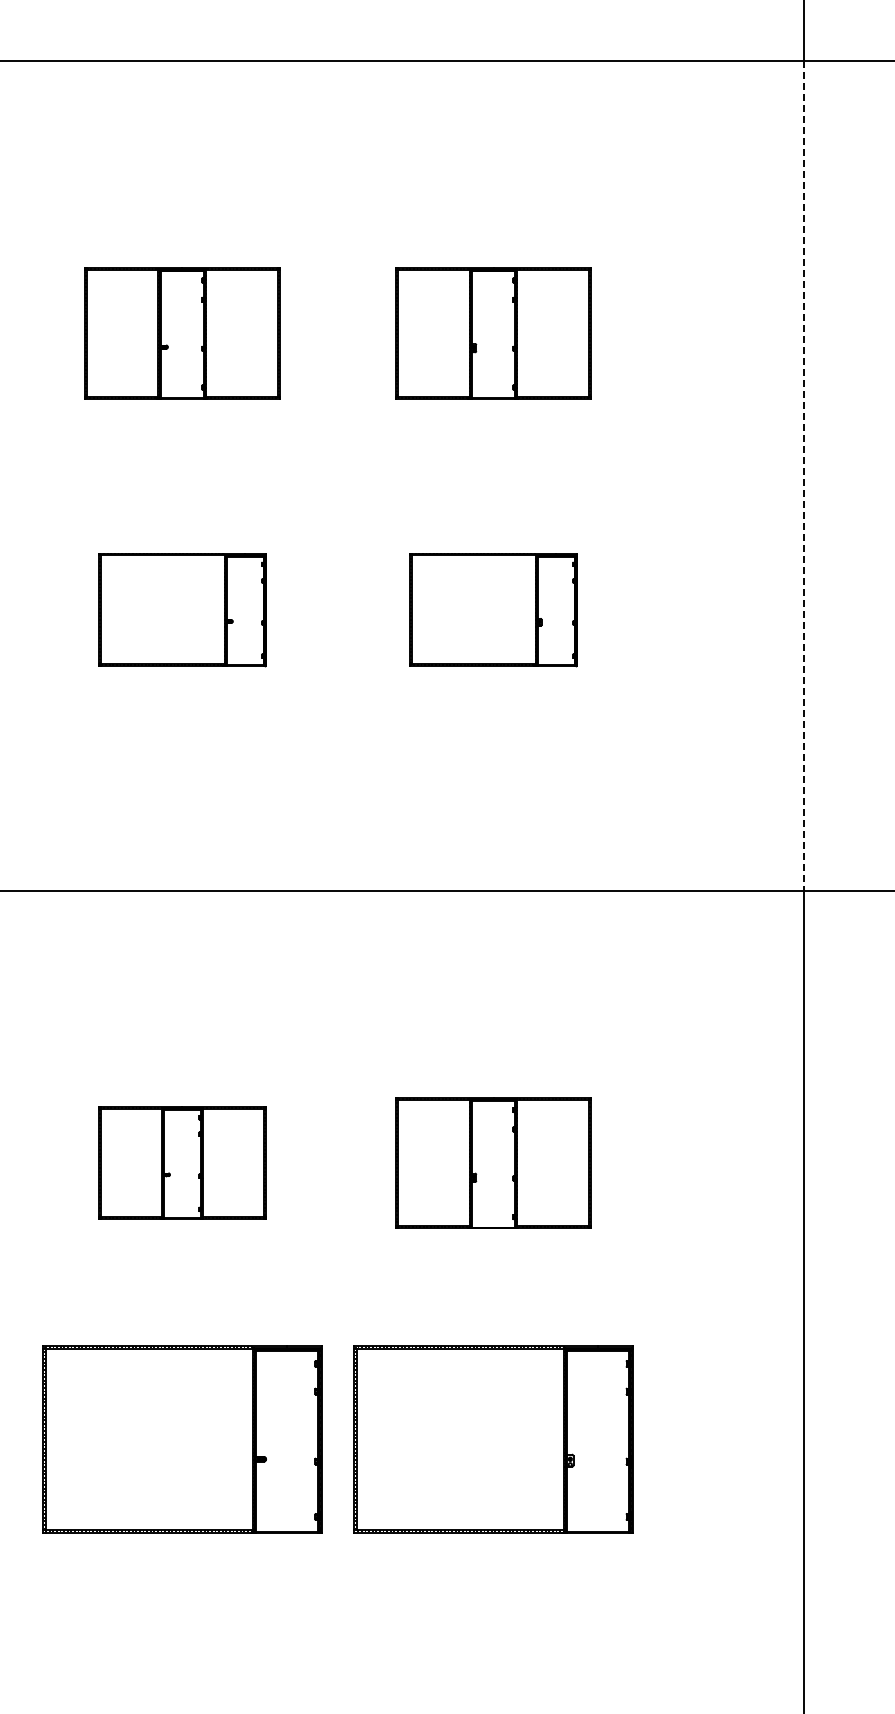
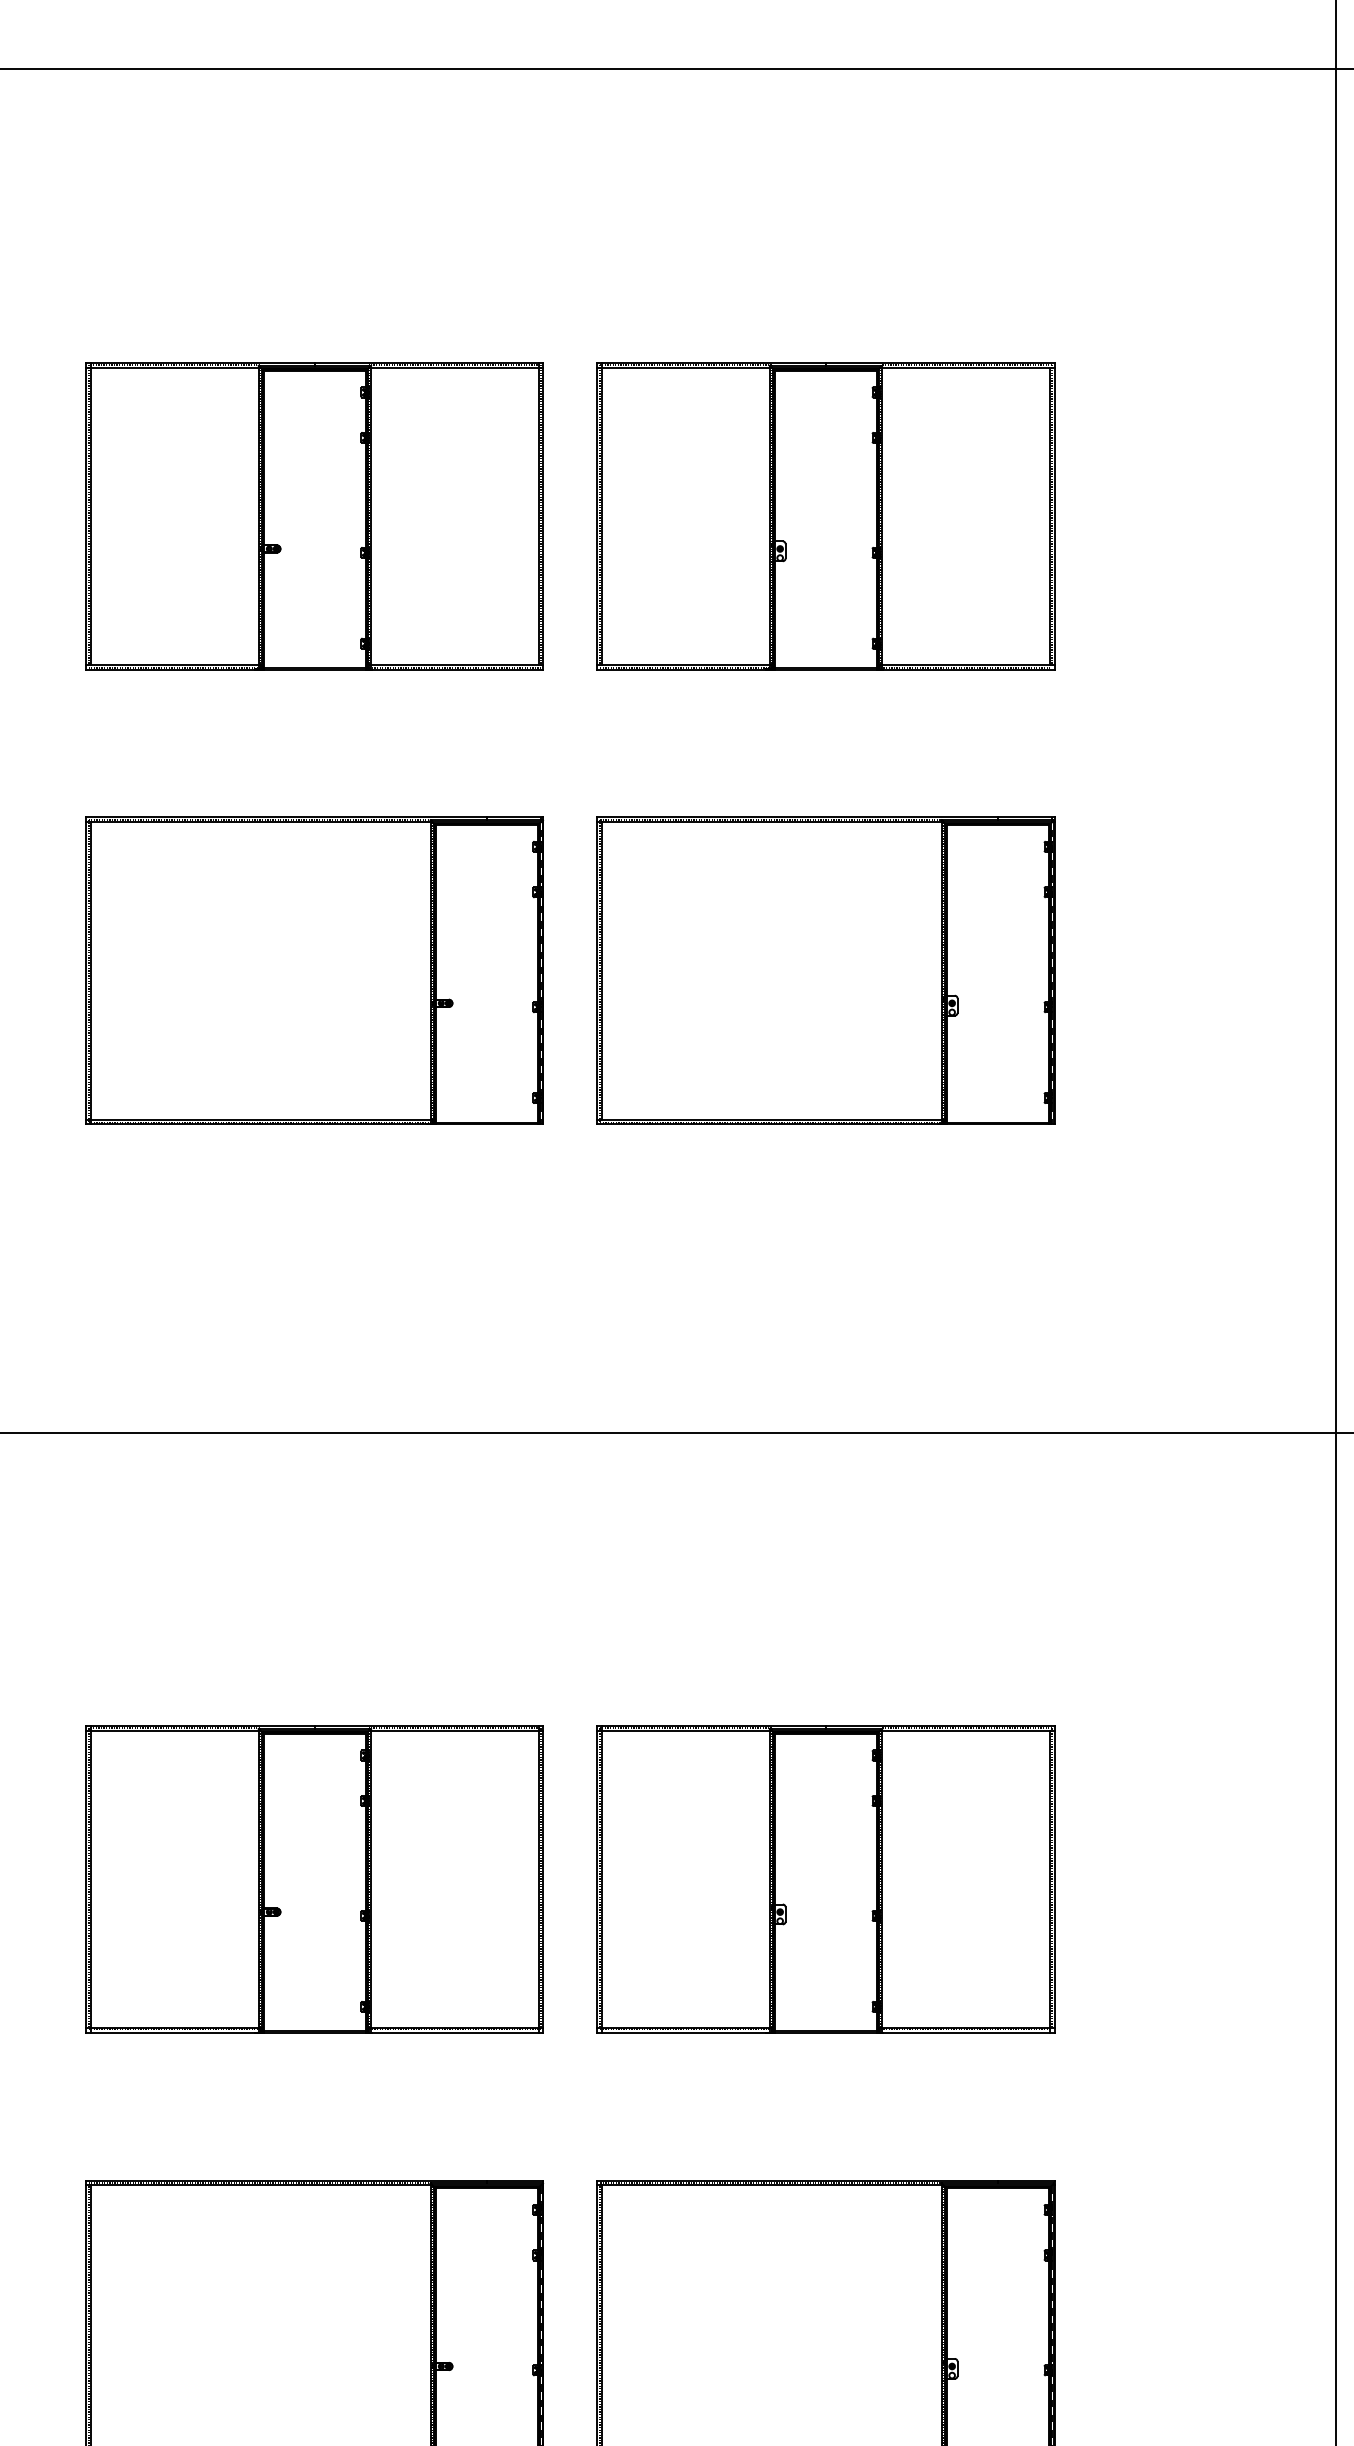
part: (182, 333) -> (315, 516), size x1.43
part: (493, 333) -> (826, 516), size x1.43
line: (803, 475) -> (1335, 750), dashed -> solid
part: (182, 609) -> (315, 970), size x1.67
part: (493, 609) -> (826, 970), size x1.67
part: (182, 1162) -> (315, 1878), size x1.67
part: (493, 1162) -> (826, 1878), size x1.43

